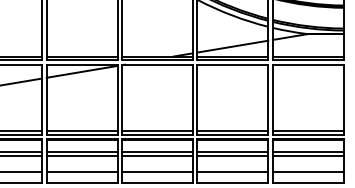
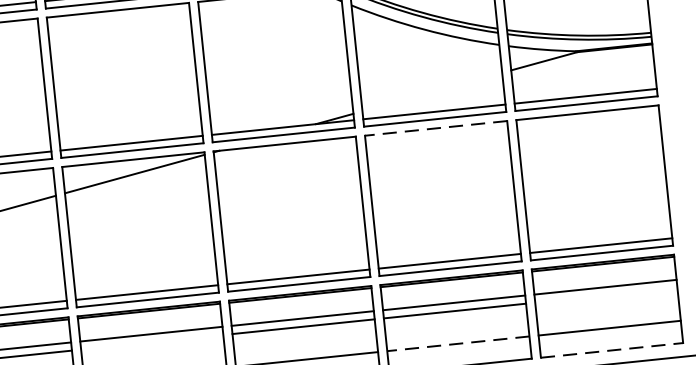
line: (232, 46) -> (431, 91), removed
line: (232, 64) -> (435, 128), solid -> dashed
line: (81, 155) -> (150, 342), removed
line: (307, 155) -> (604, 295), removed
line: (232, 171) -> (457, 342), solid -> dashed
line: (308, 183) -> (612, 351), solid -> dashed

